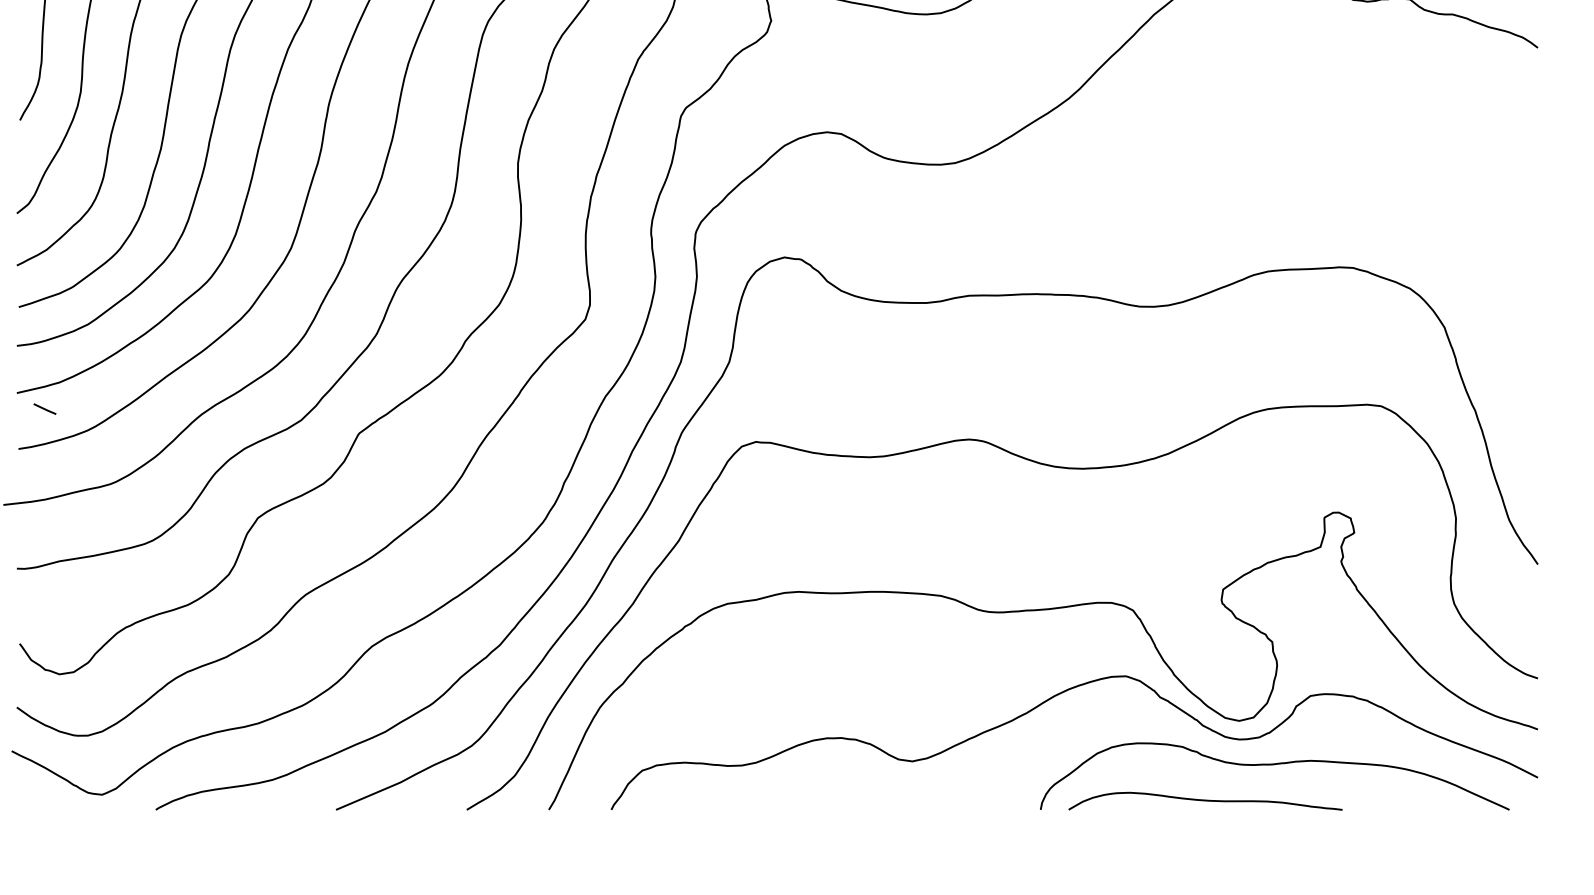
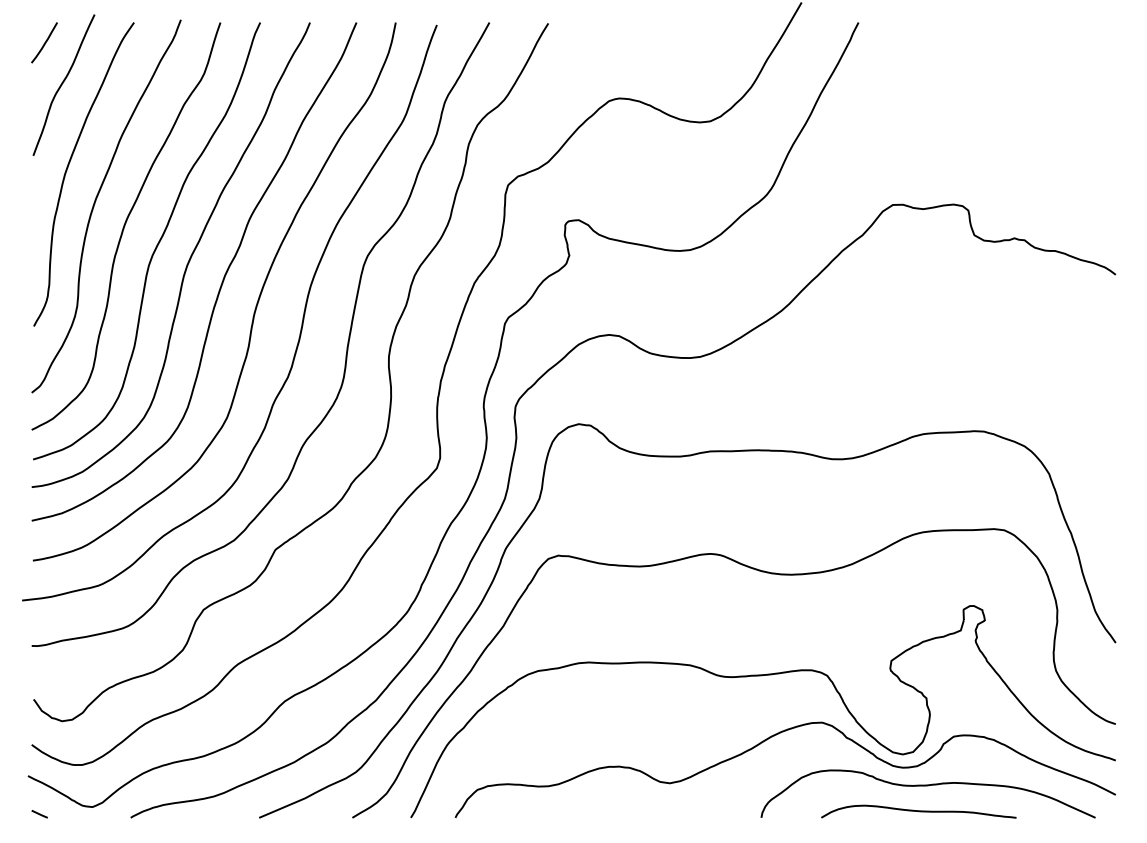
line: (44, 409) -> (39, 814), moved
curve: (1204, 800) -> (918, 811), moved

